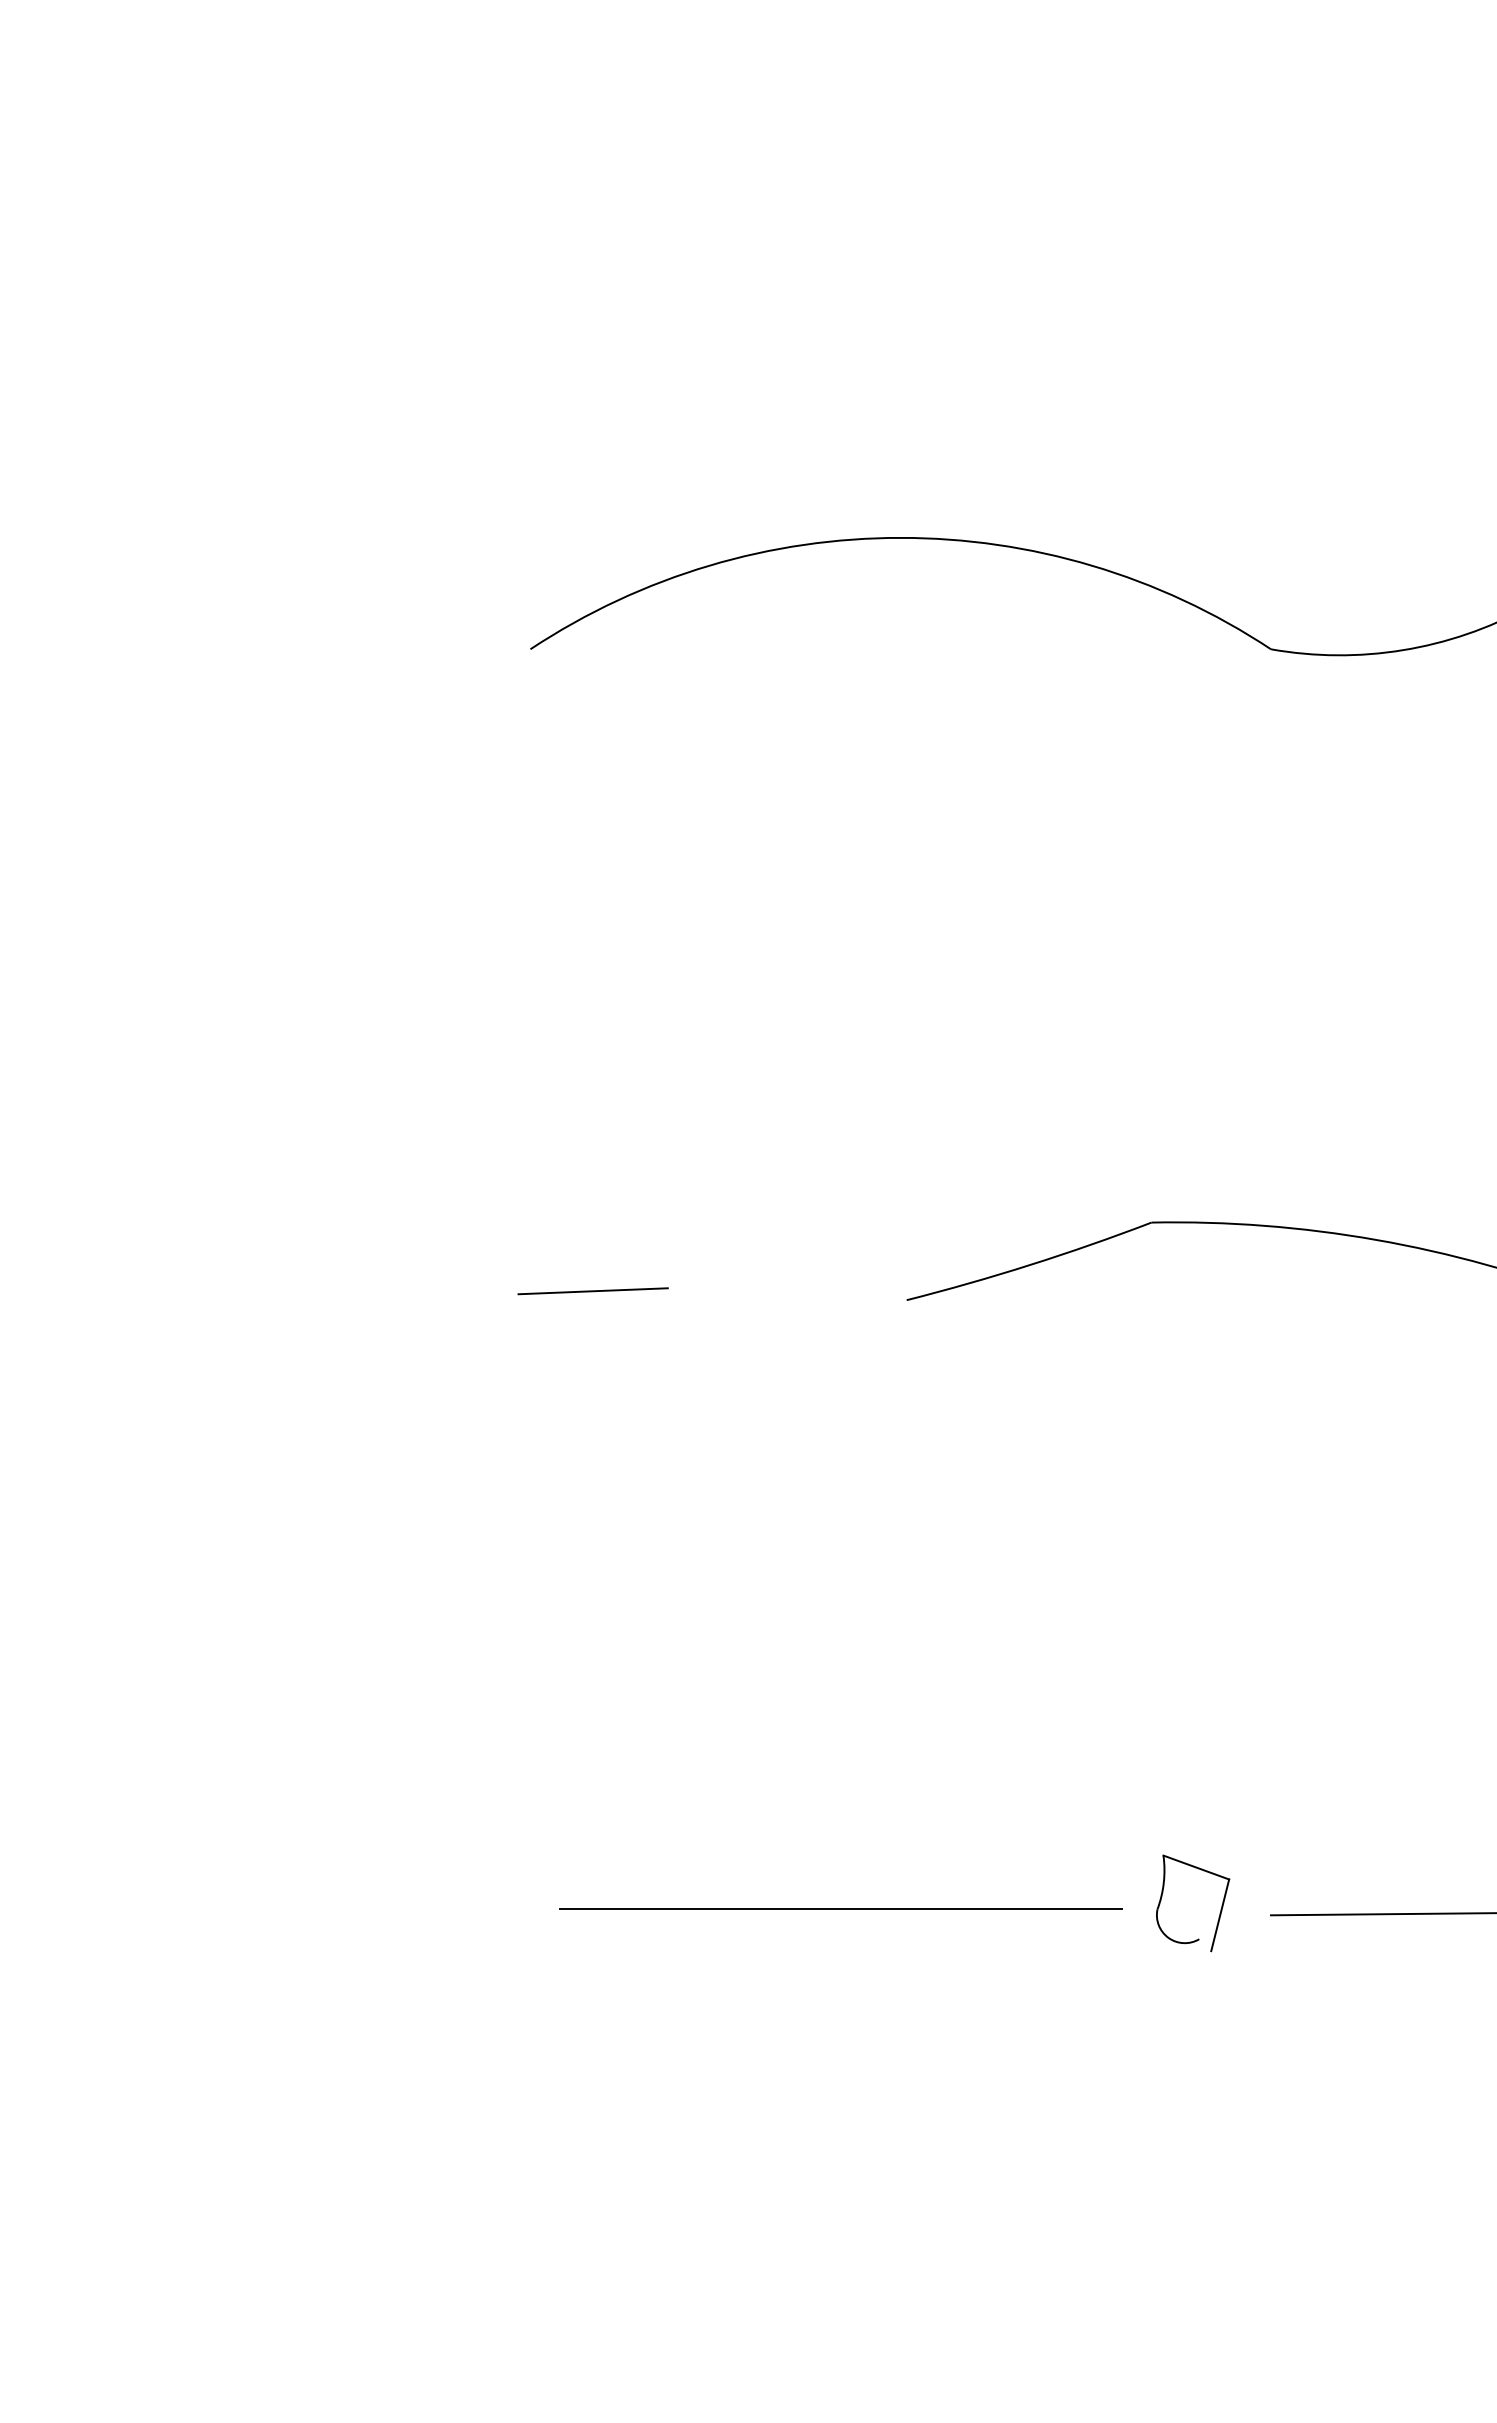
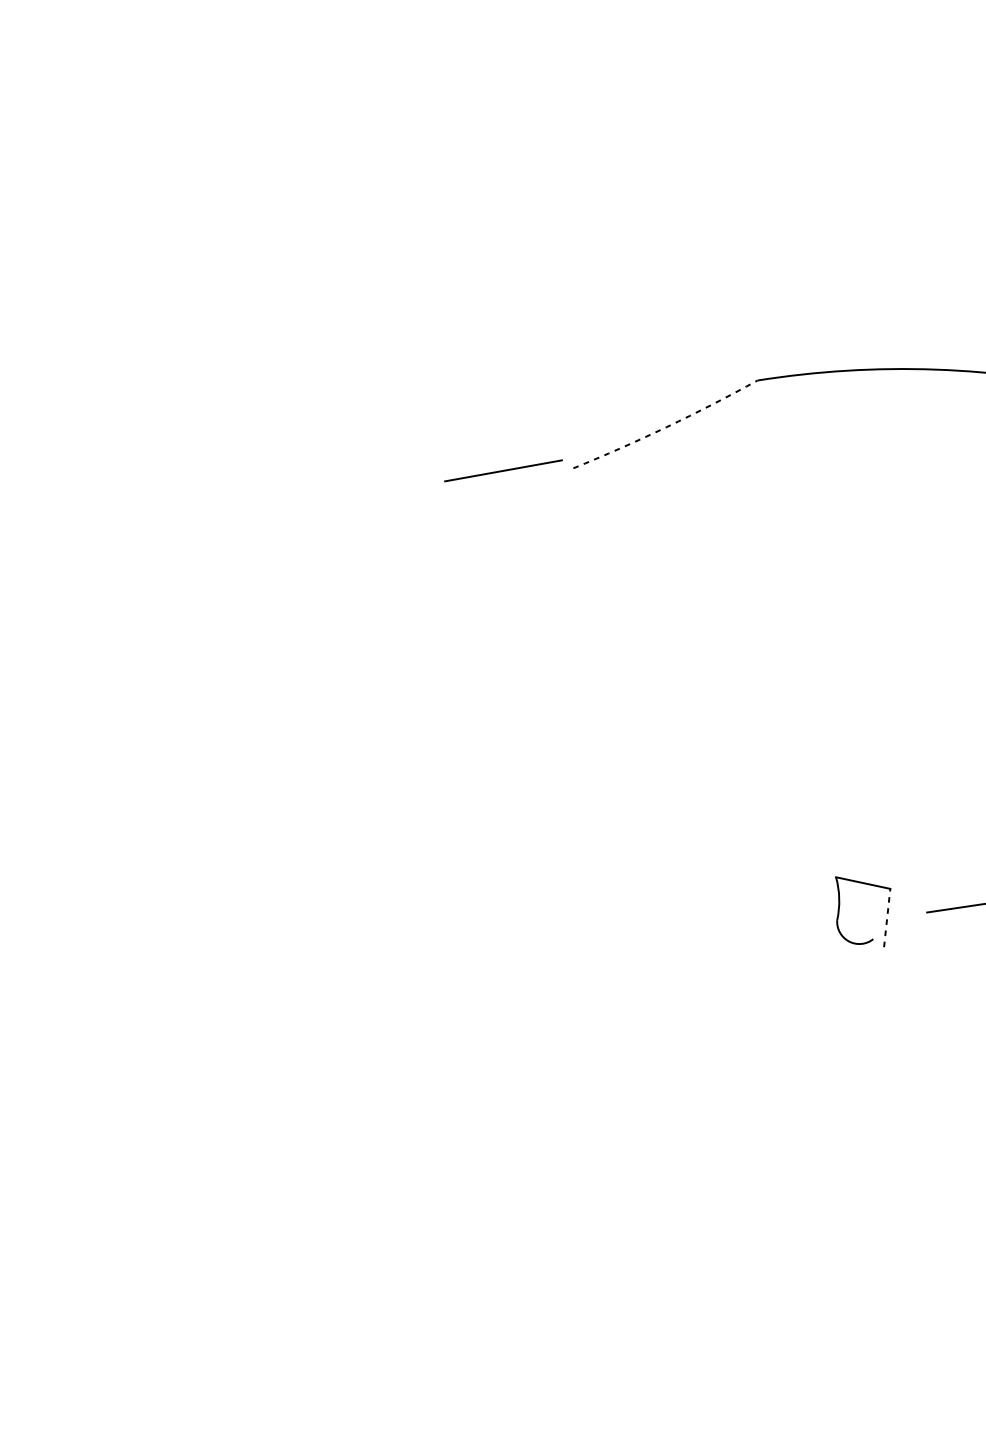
arc: (1030, 1264) -> (666, 426), solid -> dashed
line: (592, 1291) -> (503, 471), moved
line: (840, 1909) -> (587, 954), removed
line: (1220, 1915) -> (887, 918), solid -> dashed

